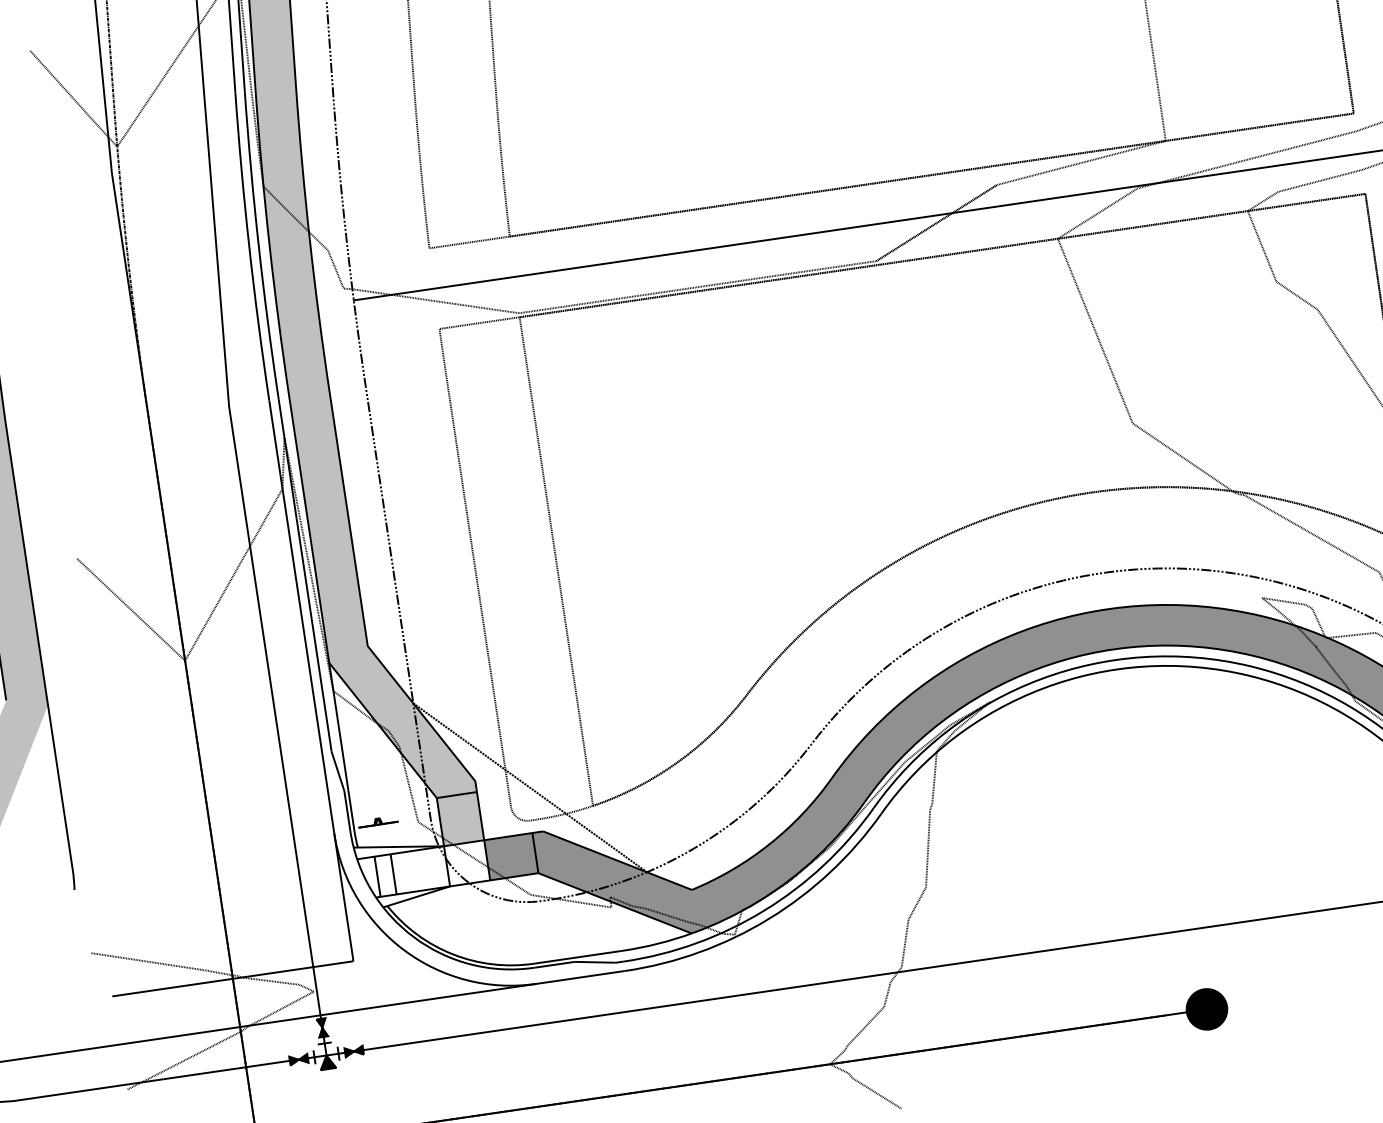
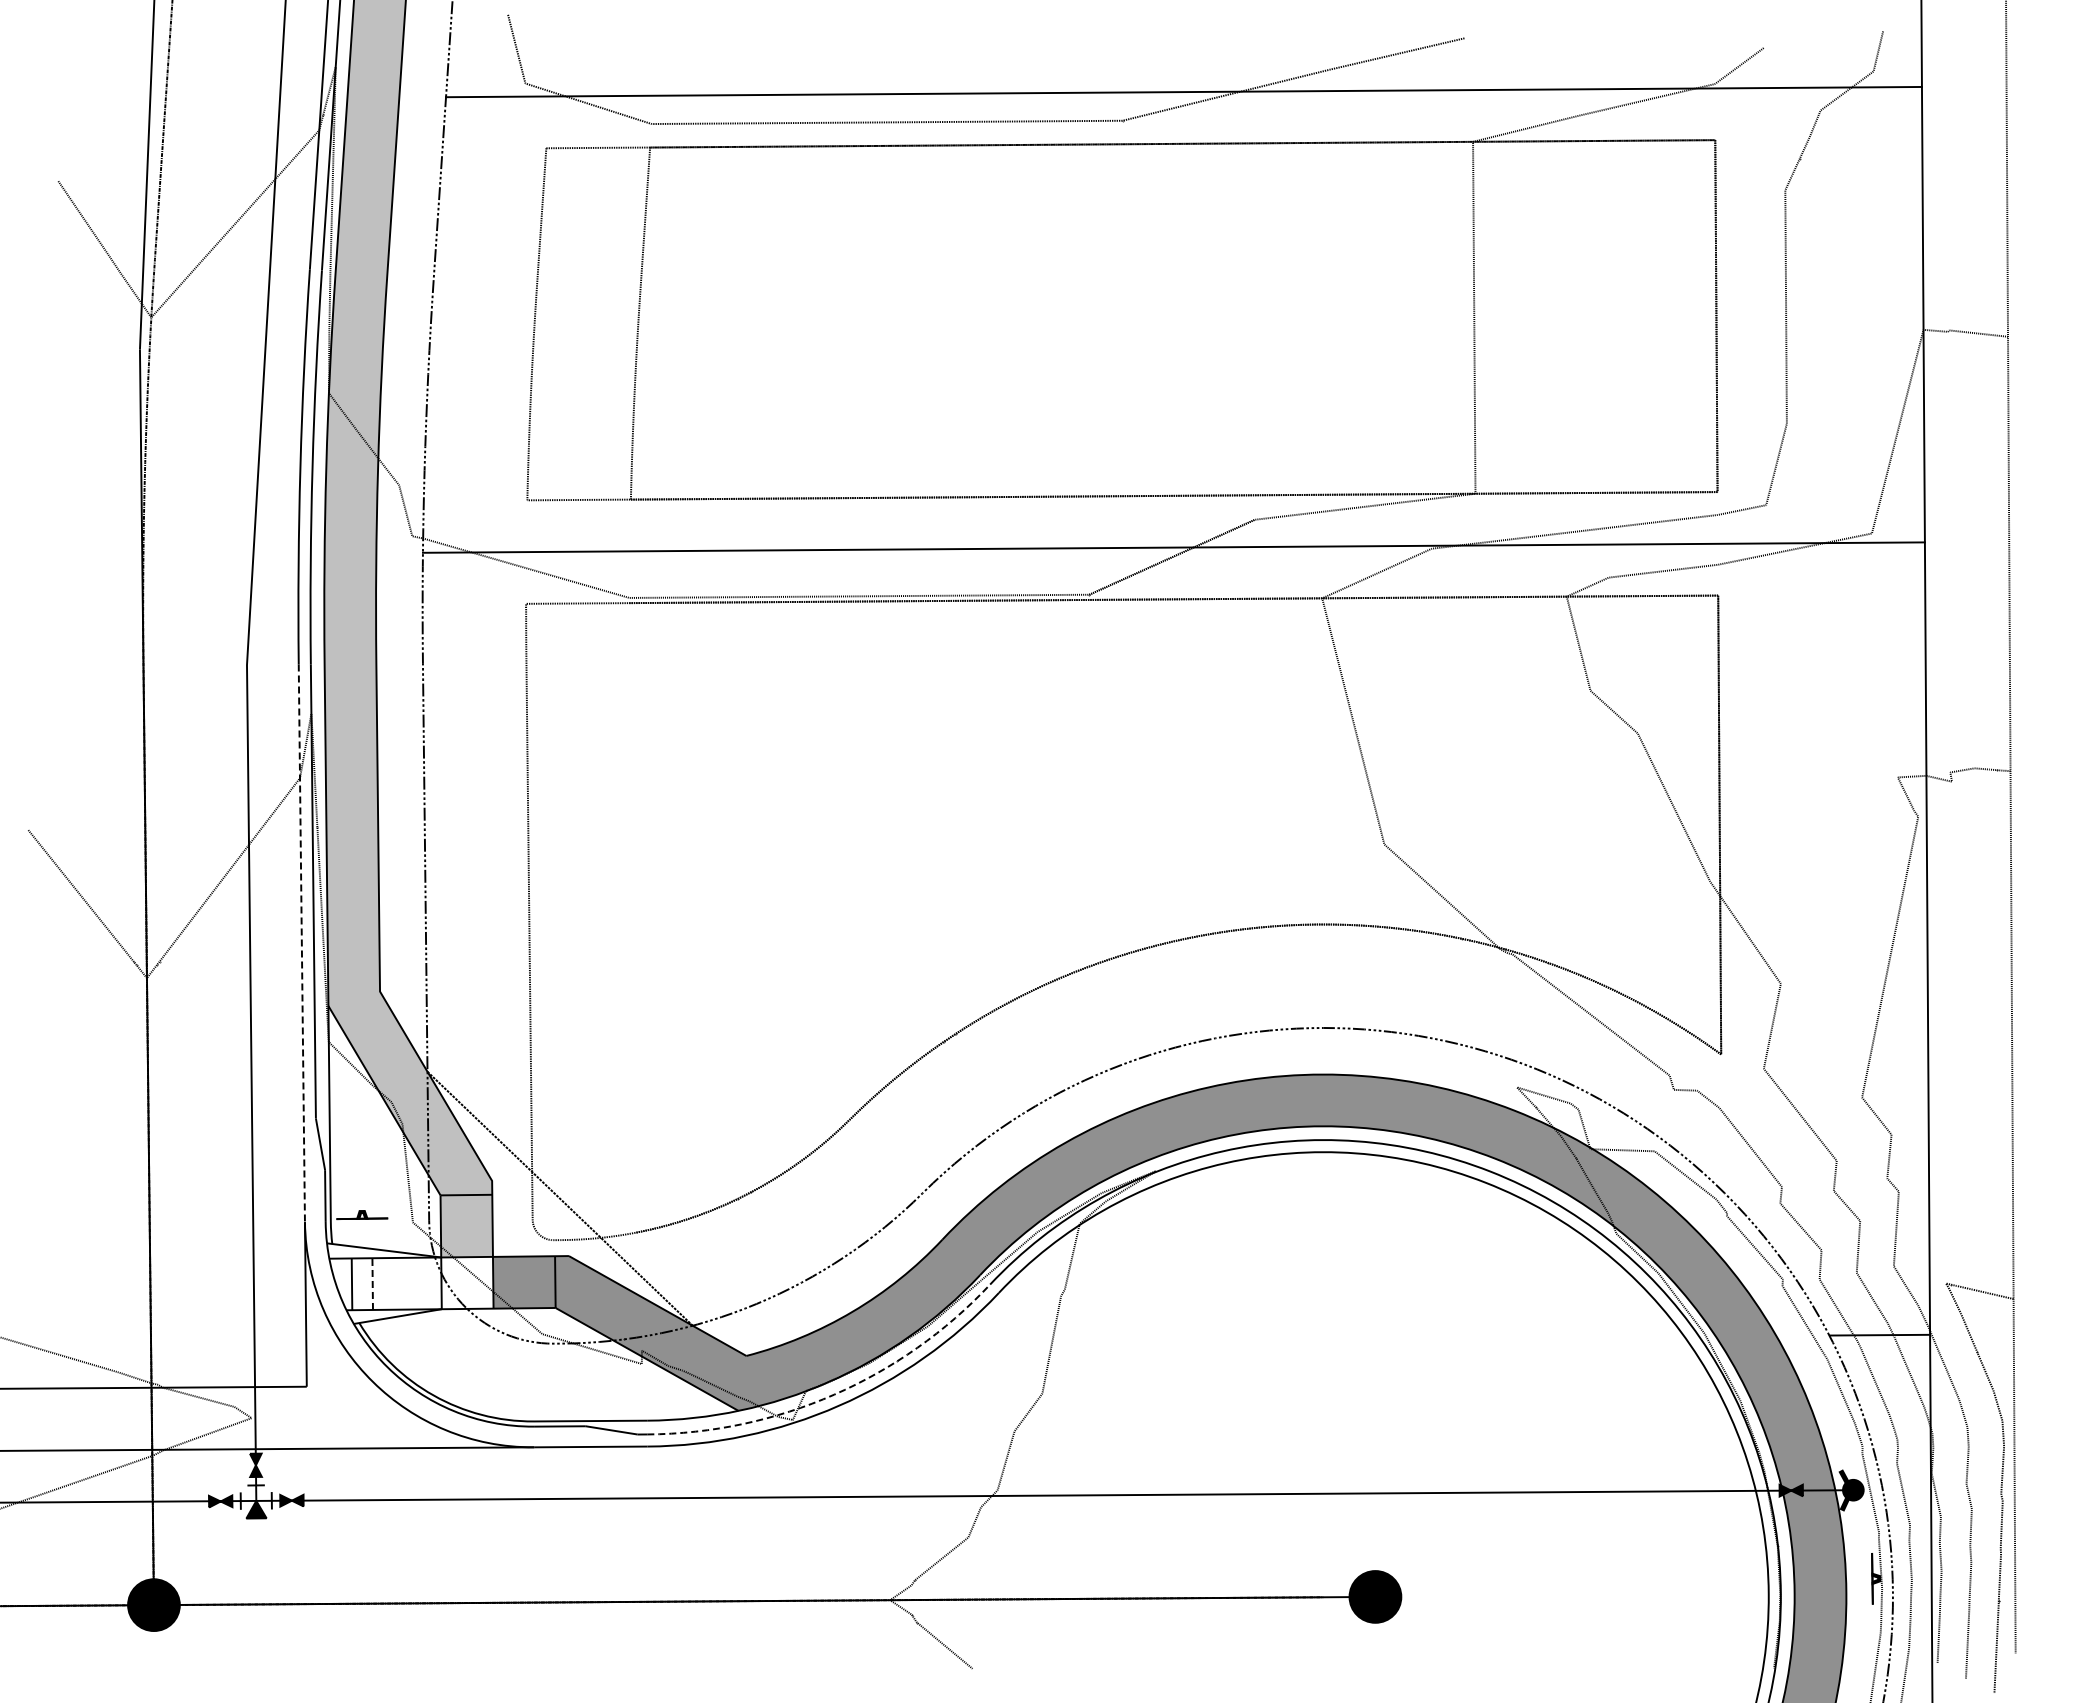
line: (556, 561) -> (632, 917), removed
line: (301, 617) -> (301, 943), solid -> dashed
line: (393, 874) -> (372, 1284), solid -> dashed
line: (764, 910) -> (834, 1394), solid -> dashed

